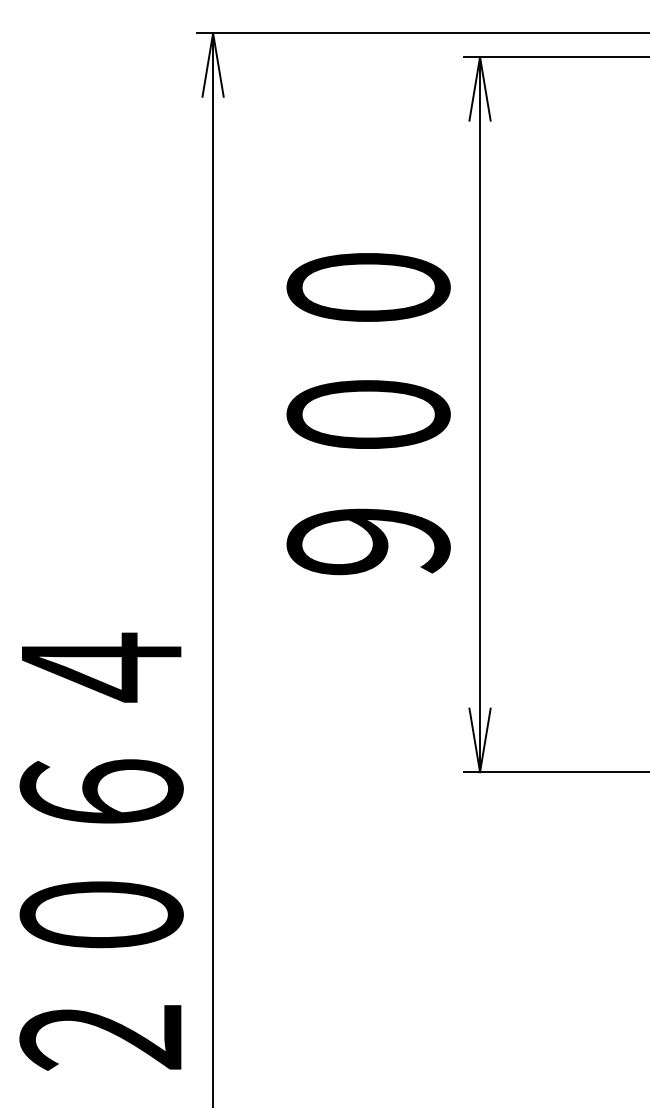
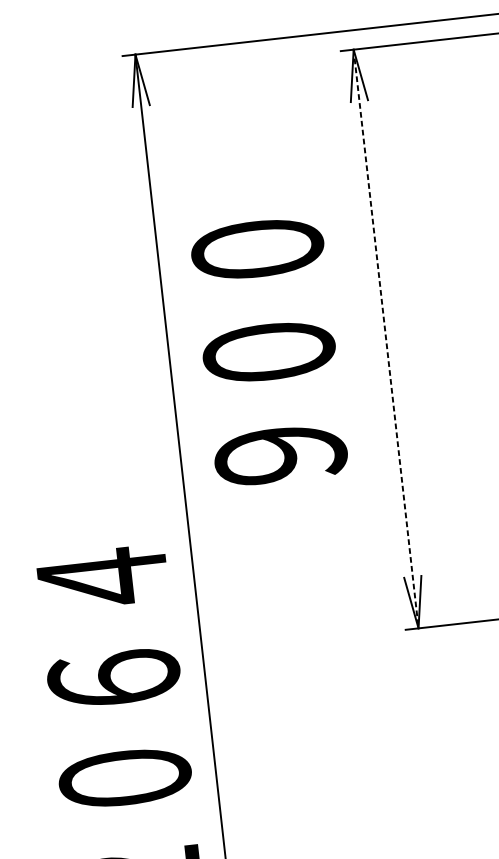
text: (368, 414) -> (269, 352), moved
line: (480, 414) -> (386, 338), solid -> dashed

